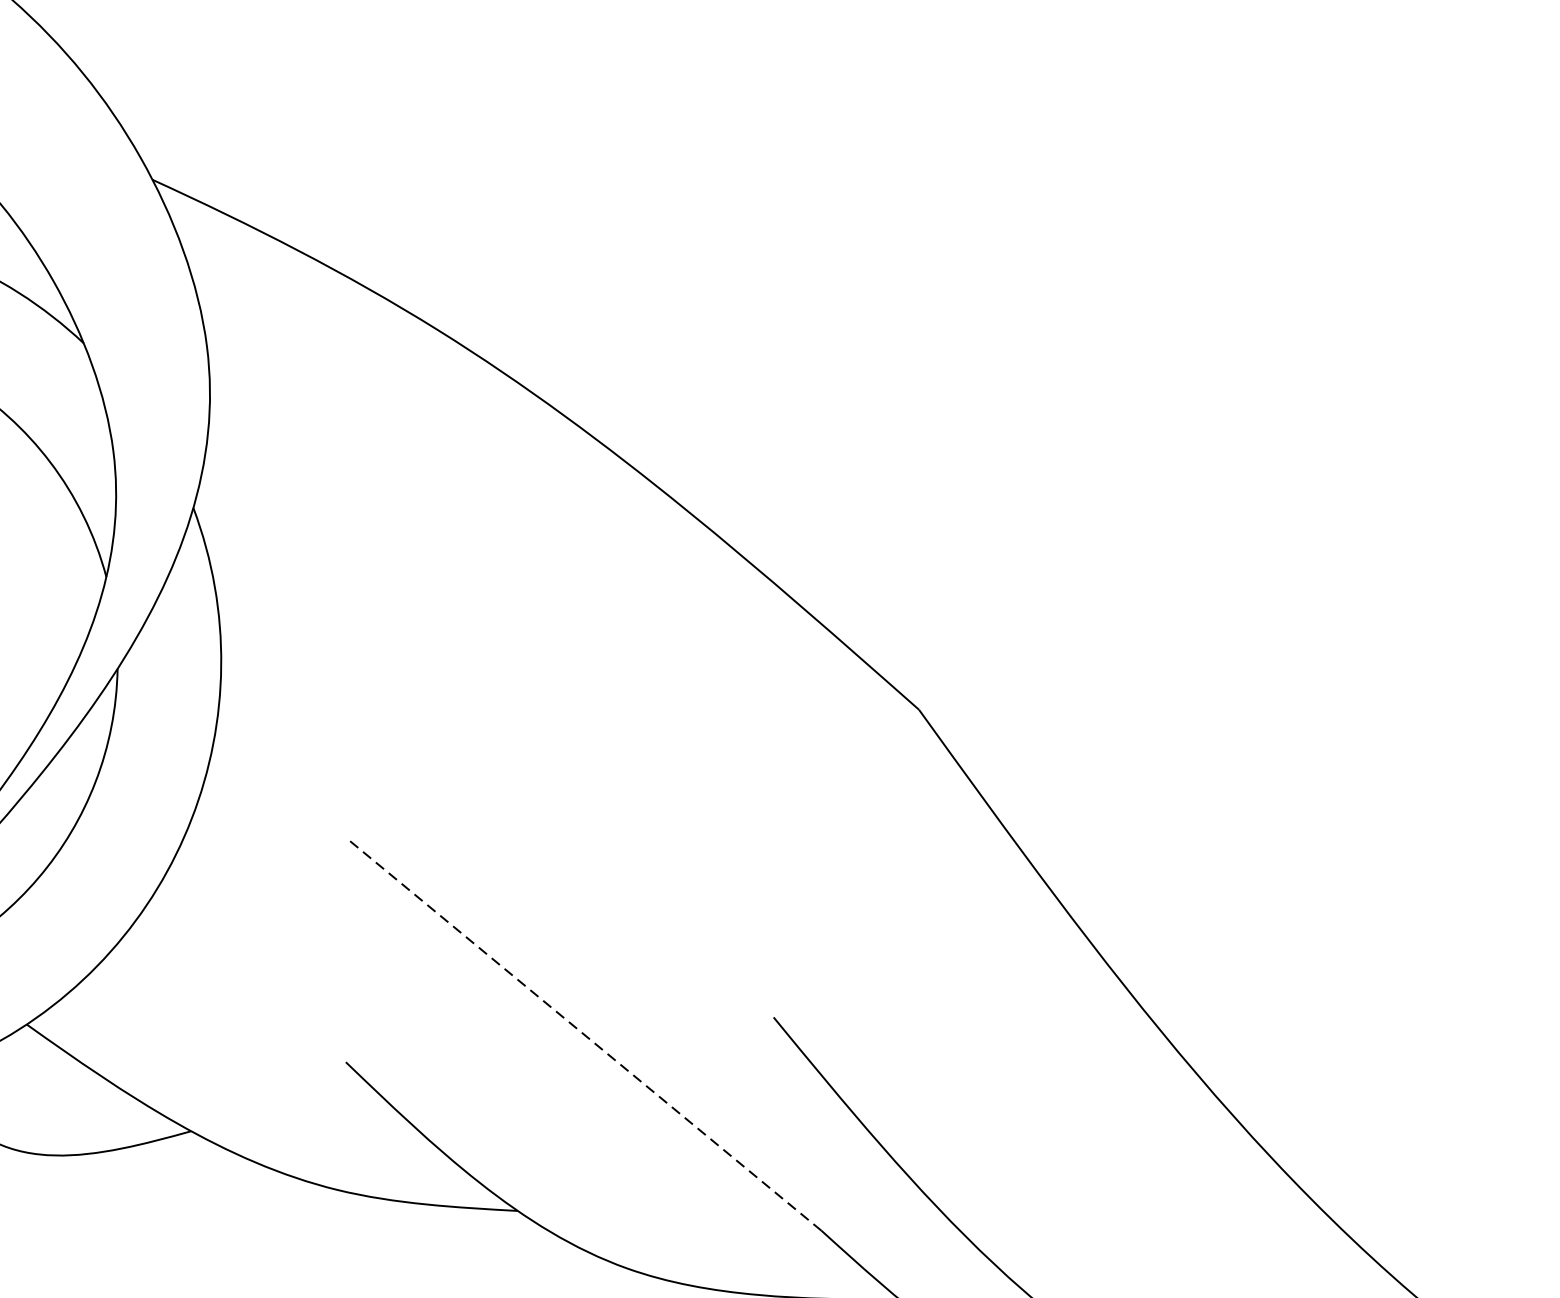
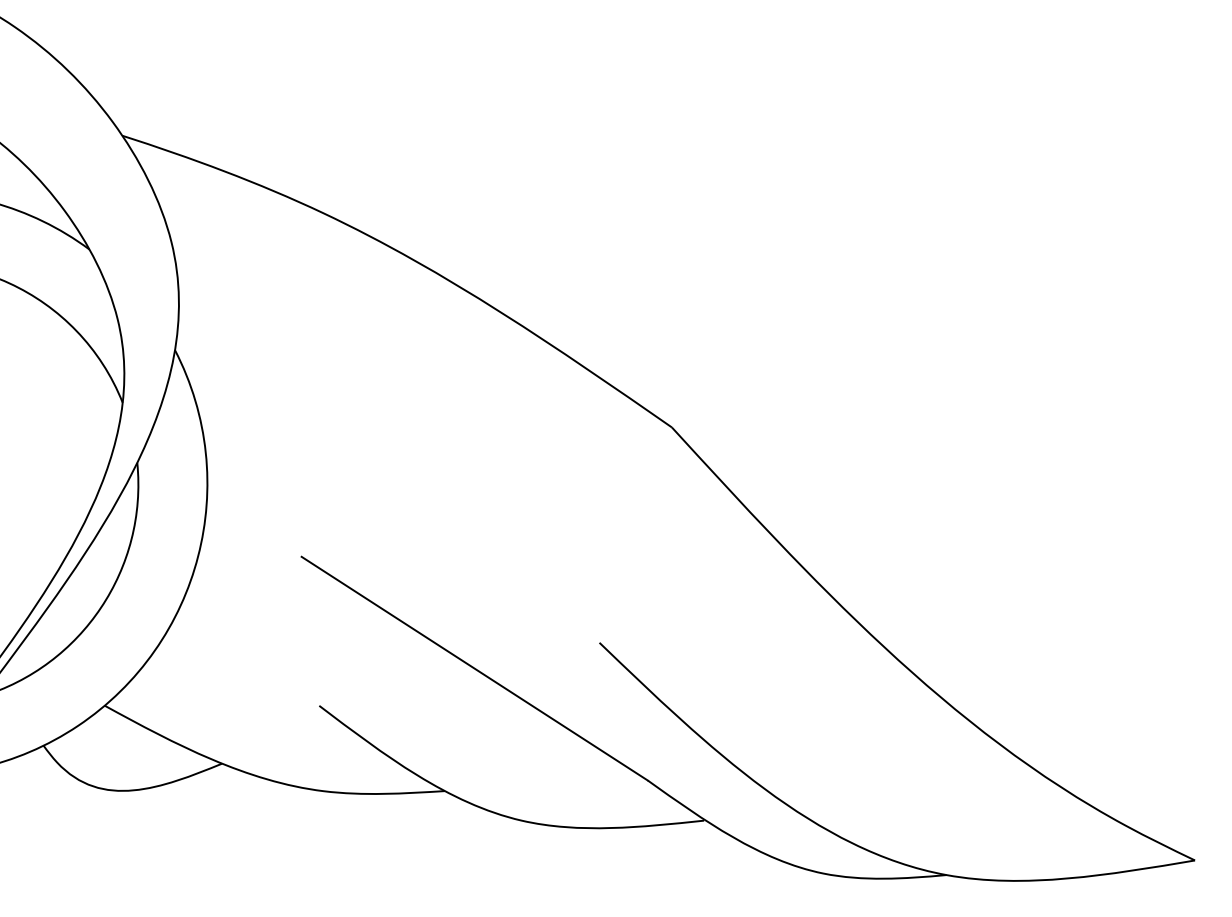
line: (583, 1033) -> (474, 668), dashed -> solid

